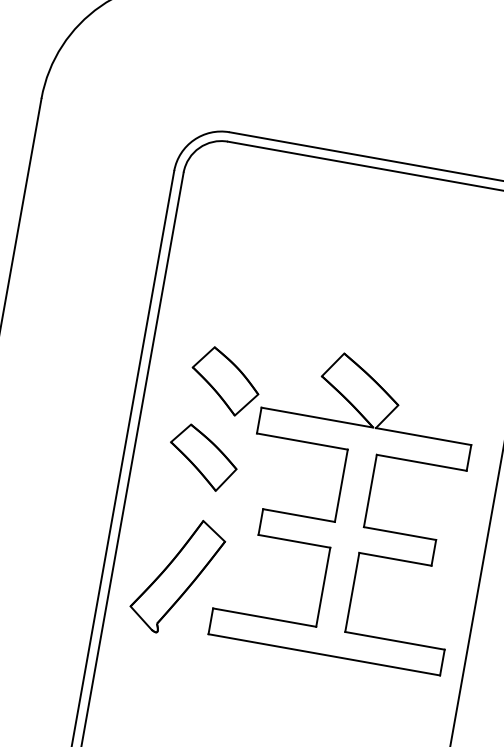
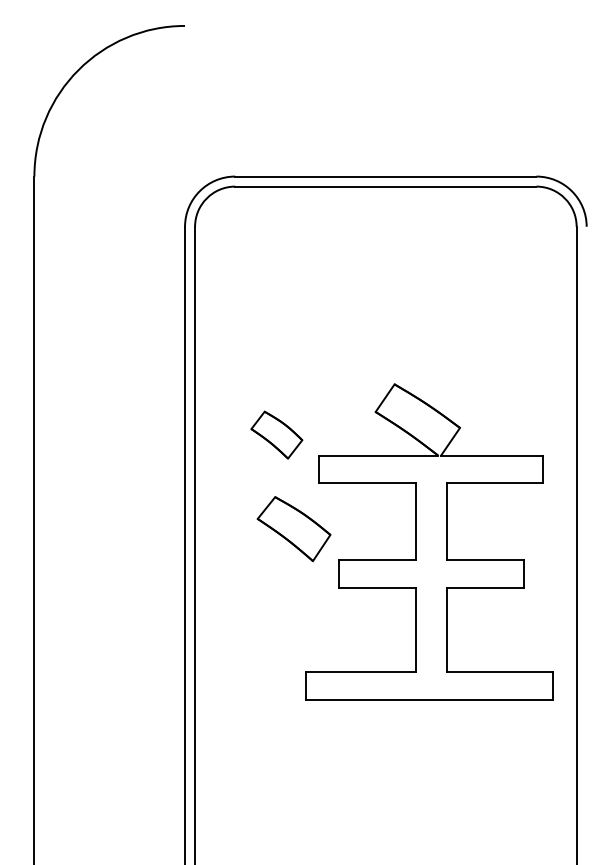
part: (225, 380) -> (276, 434), size x0.7
part: (202, 458) -> (293, 529), moved
part: (176, 576) -> (262, 645), removed

